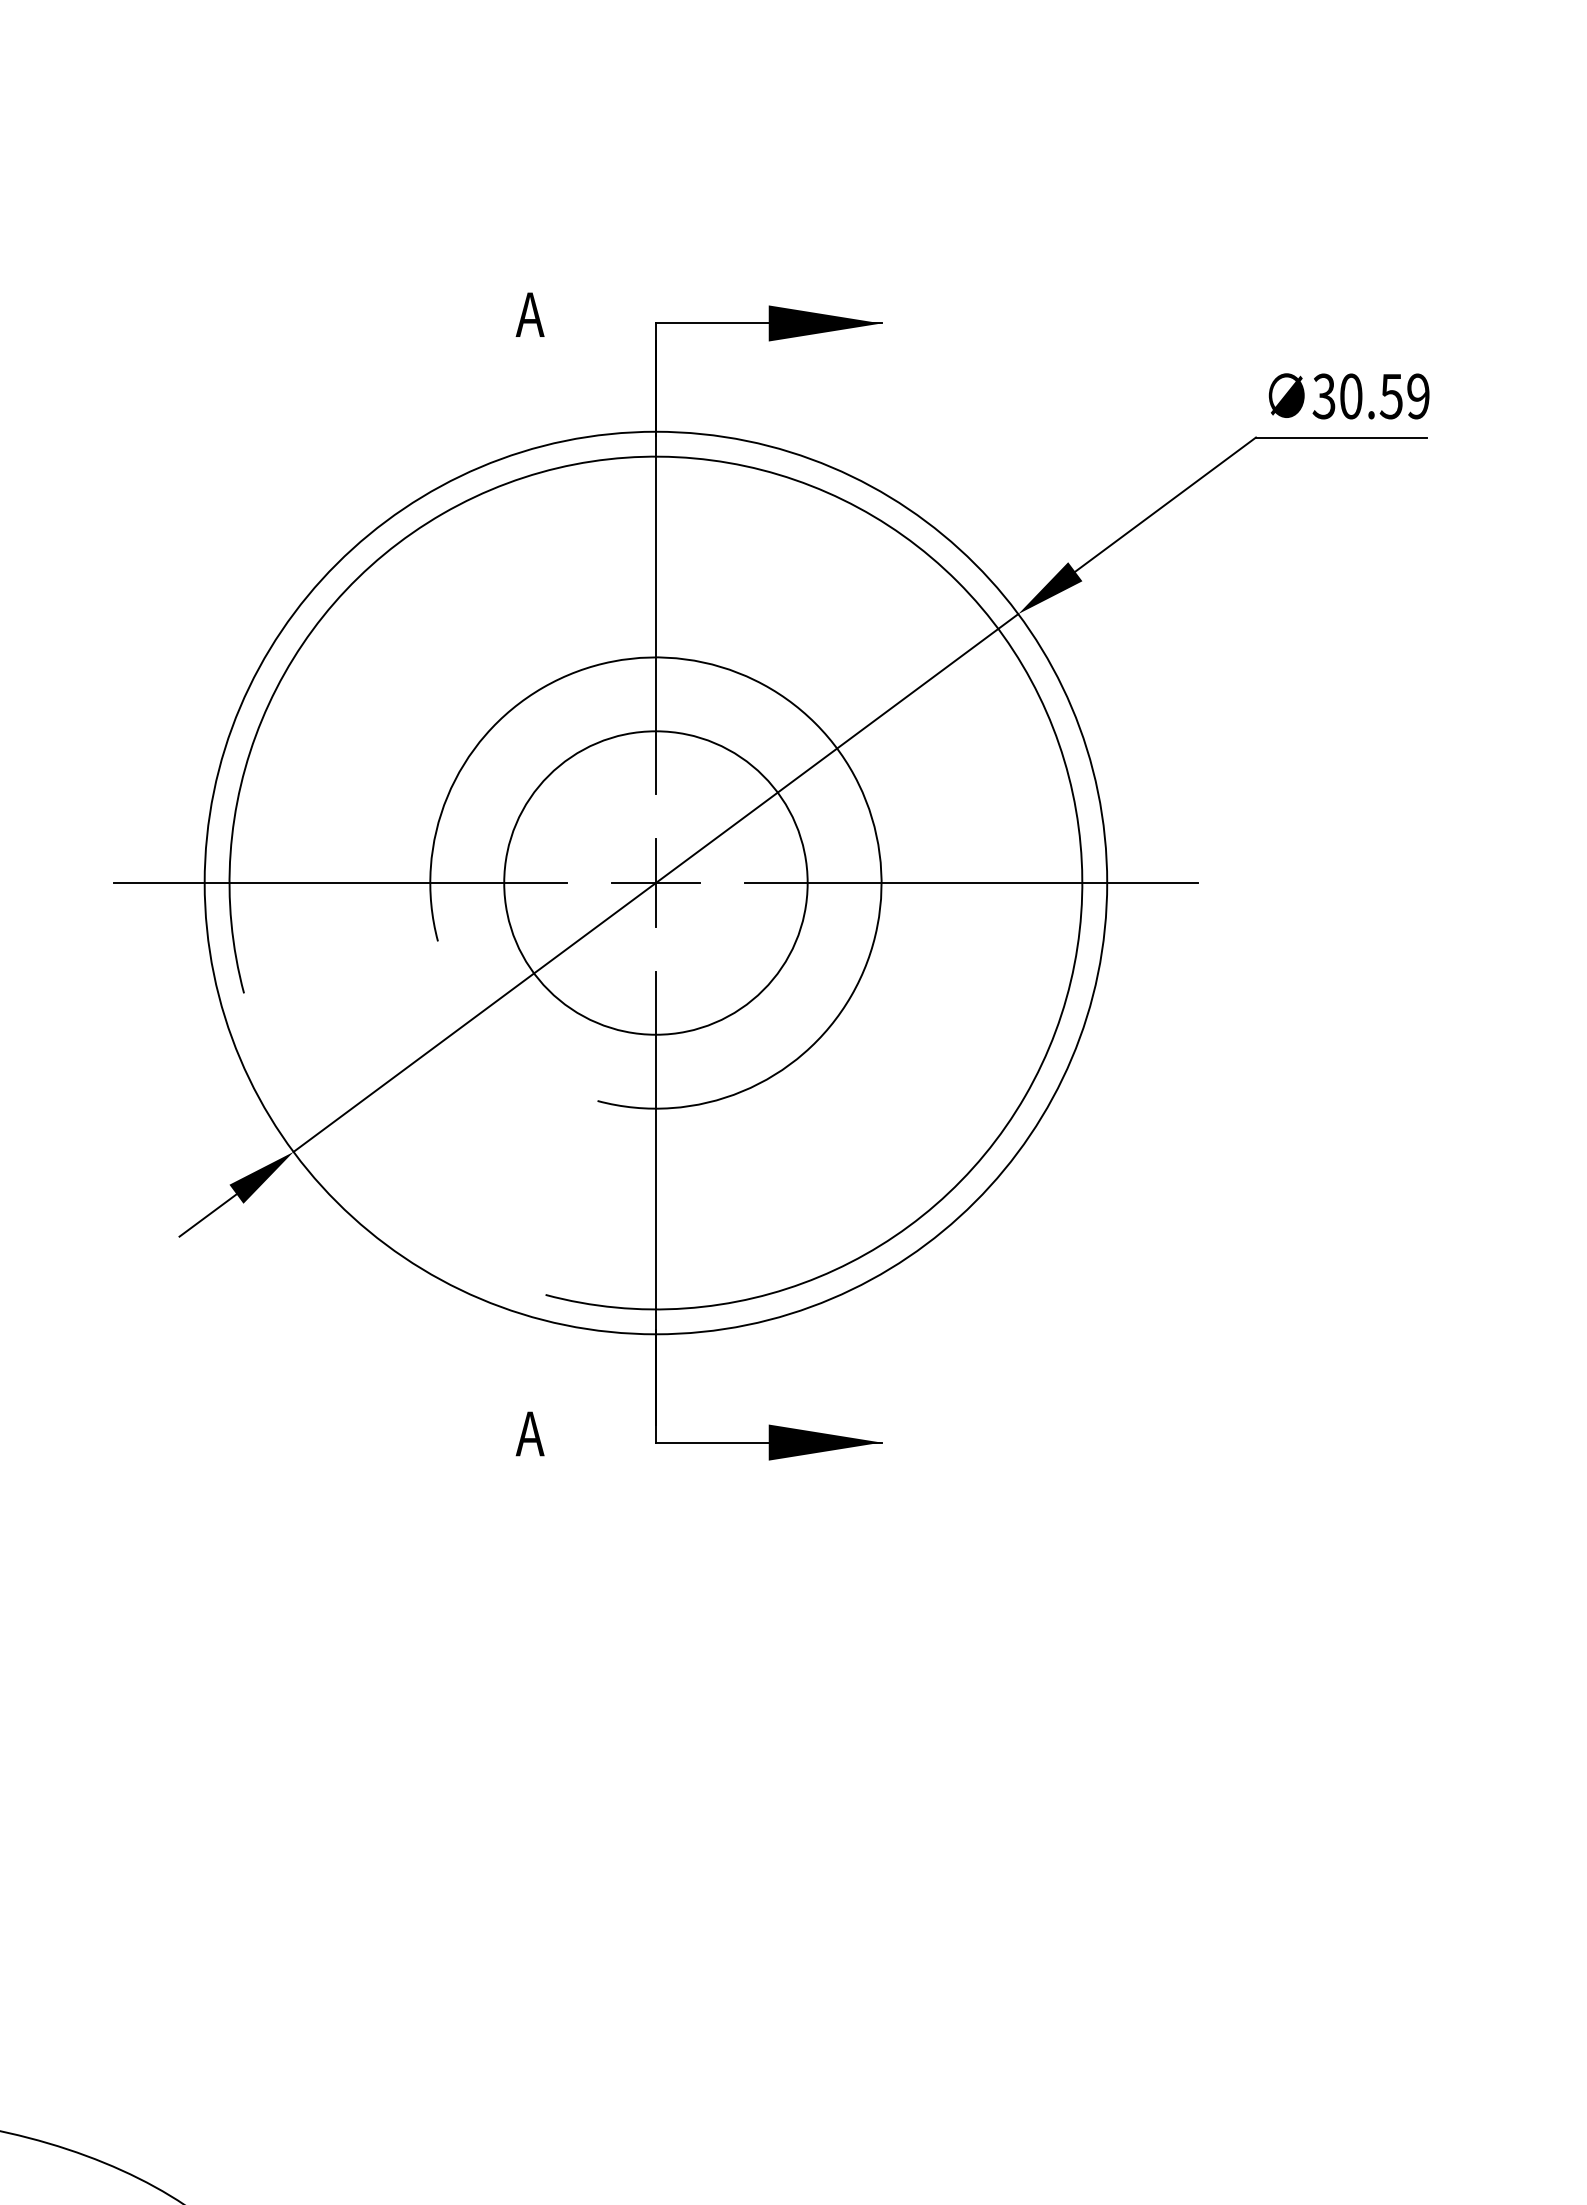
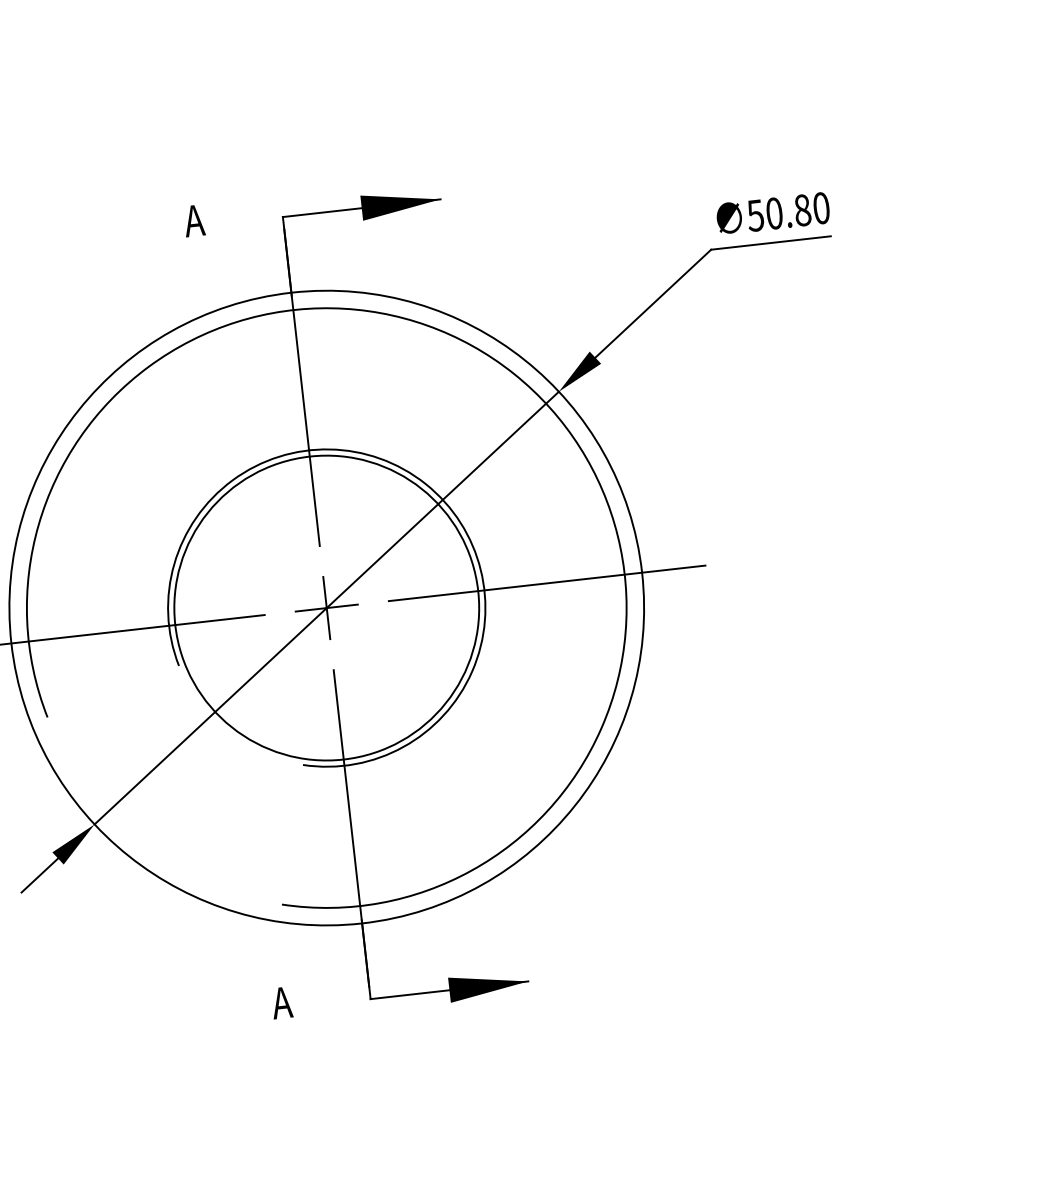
text: (1370, 396) -> (787, 212), 30.59 -> 50.80
circle: (655, 882) -> (326, 607), size x1.43

